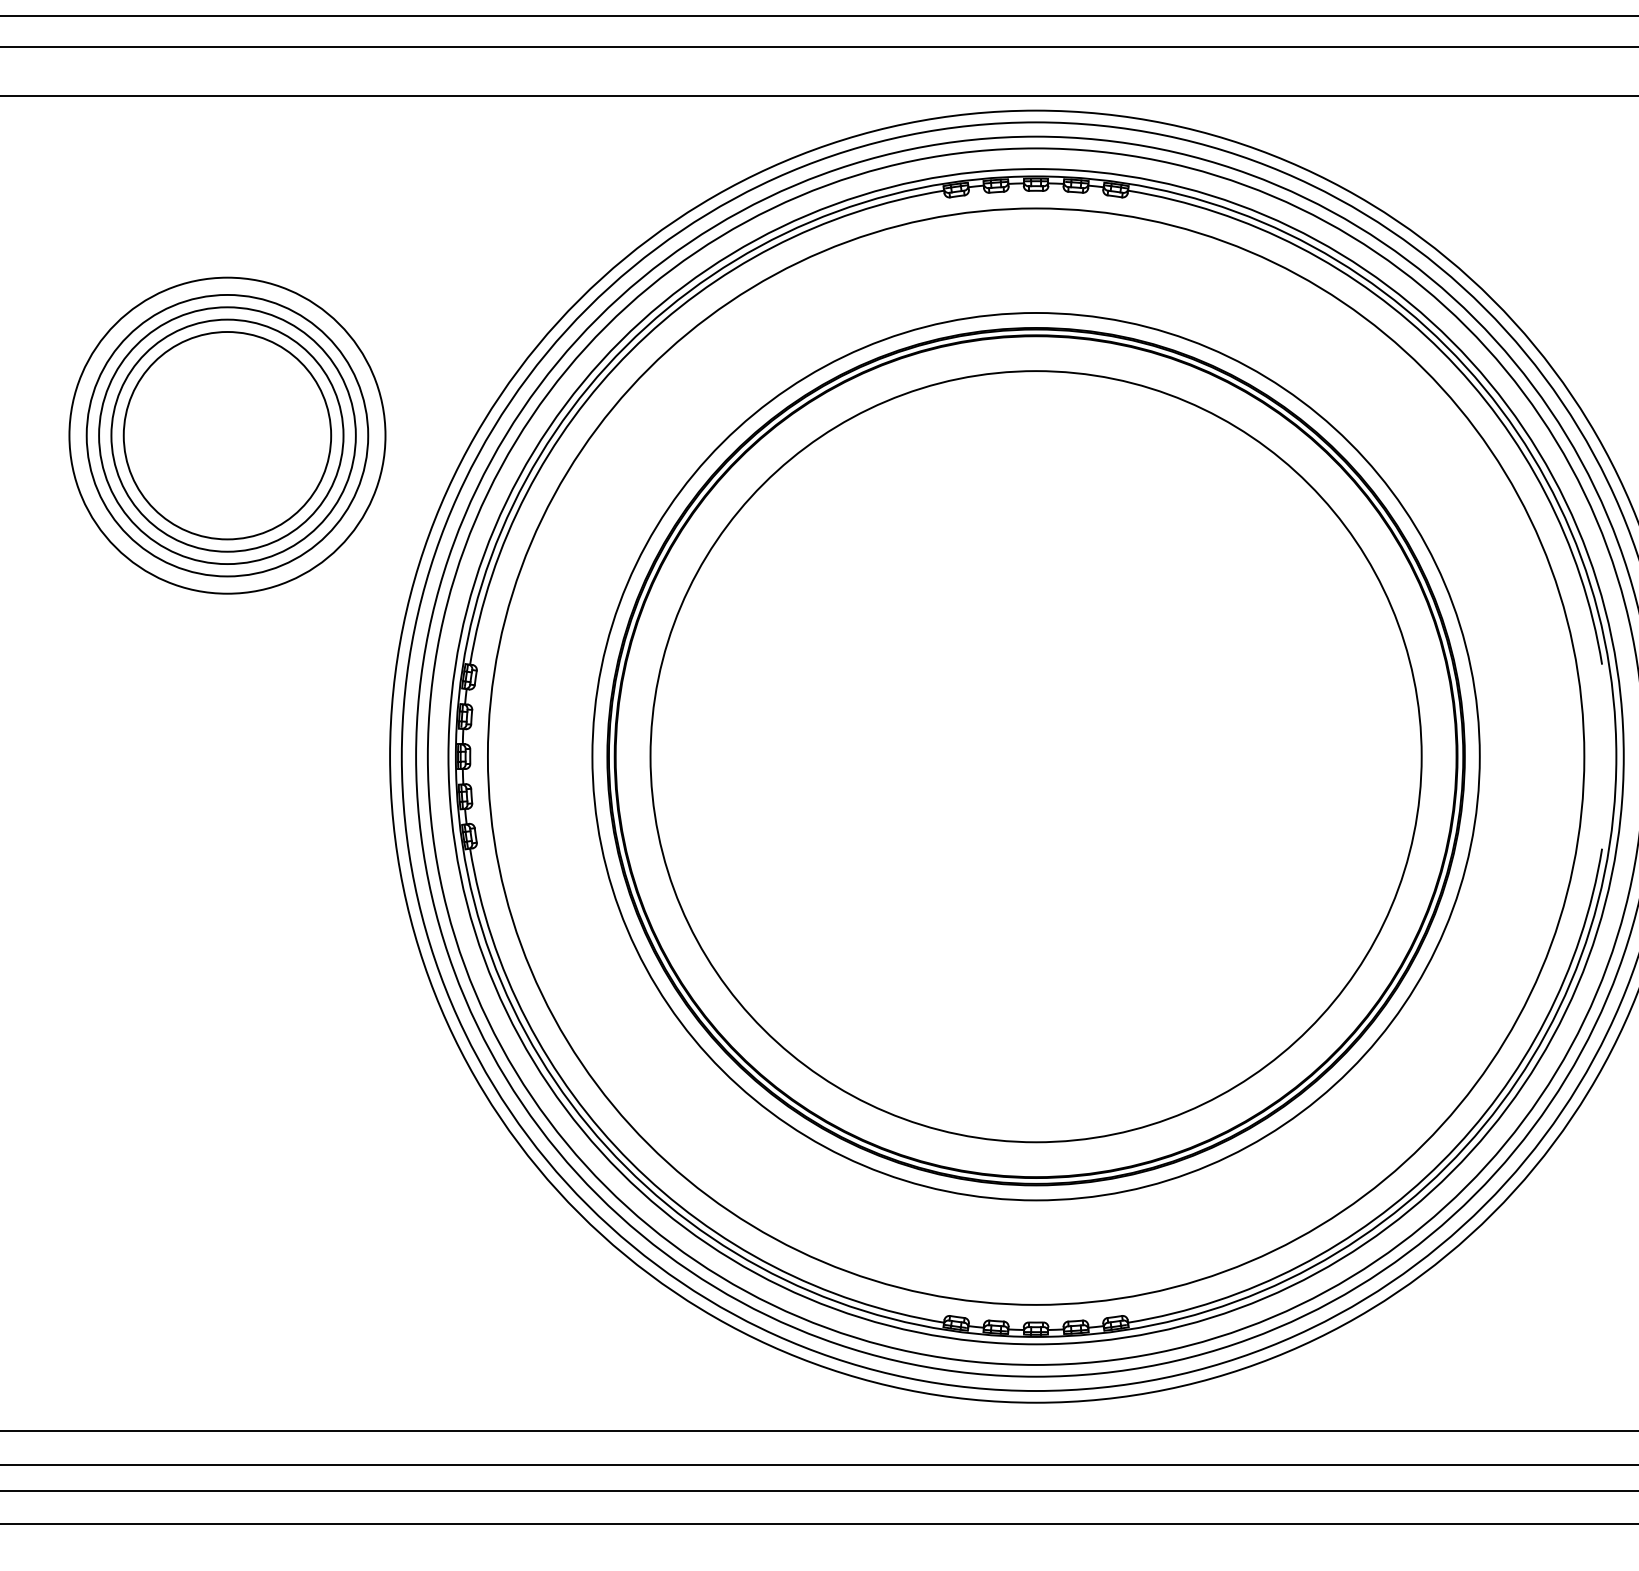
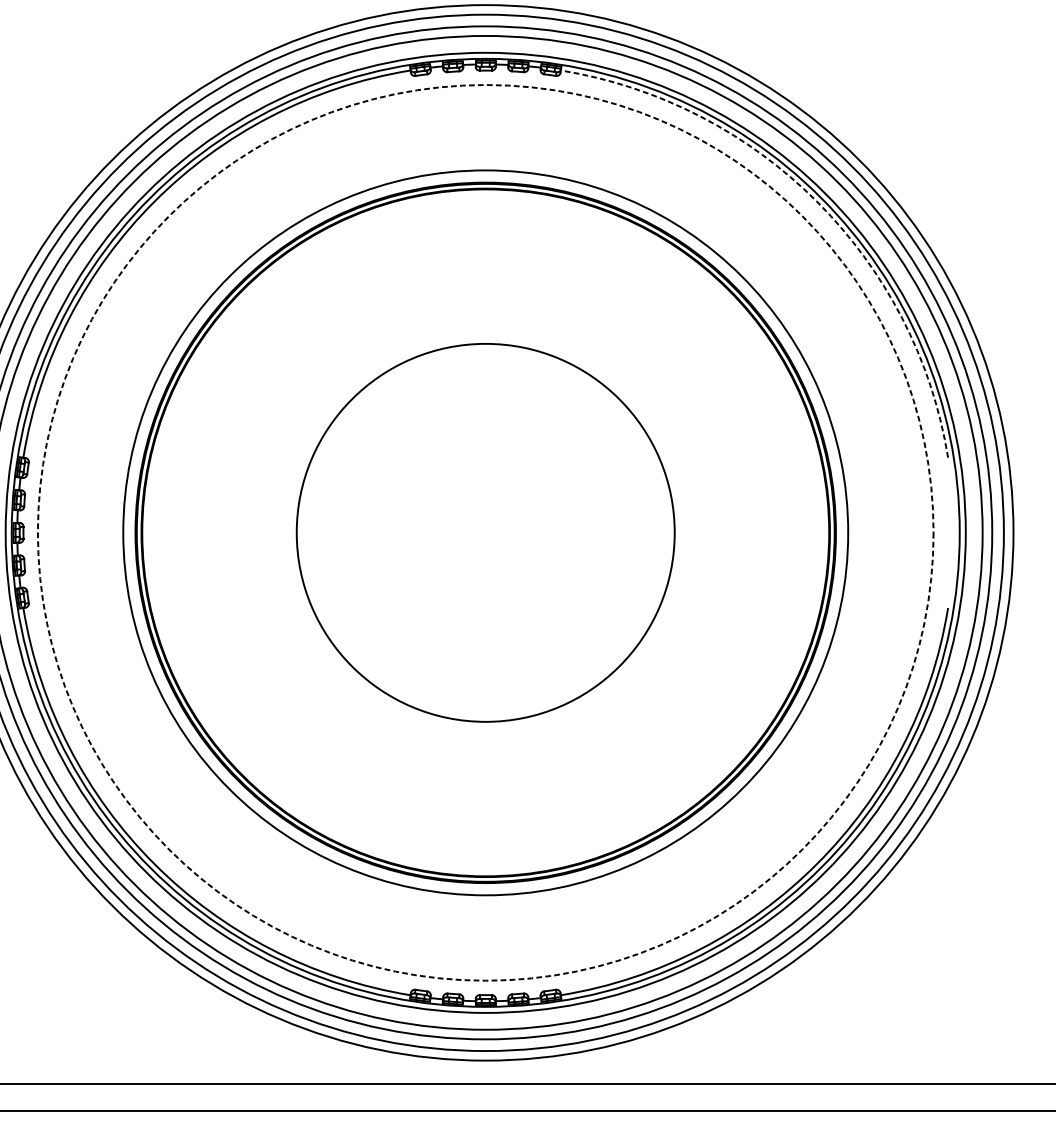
arc: (1441, 351) -> (816, 201), solid -> dashed
circle: (1035, 756) -> (485, 532), size x0.6
circle: (1035, 756) -> (485, 532), solid -> dashed

